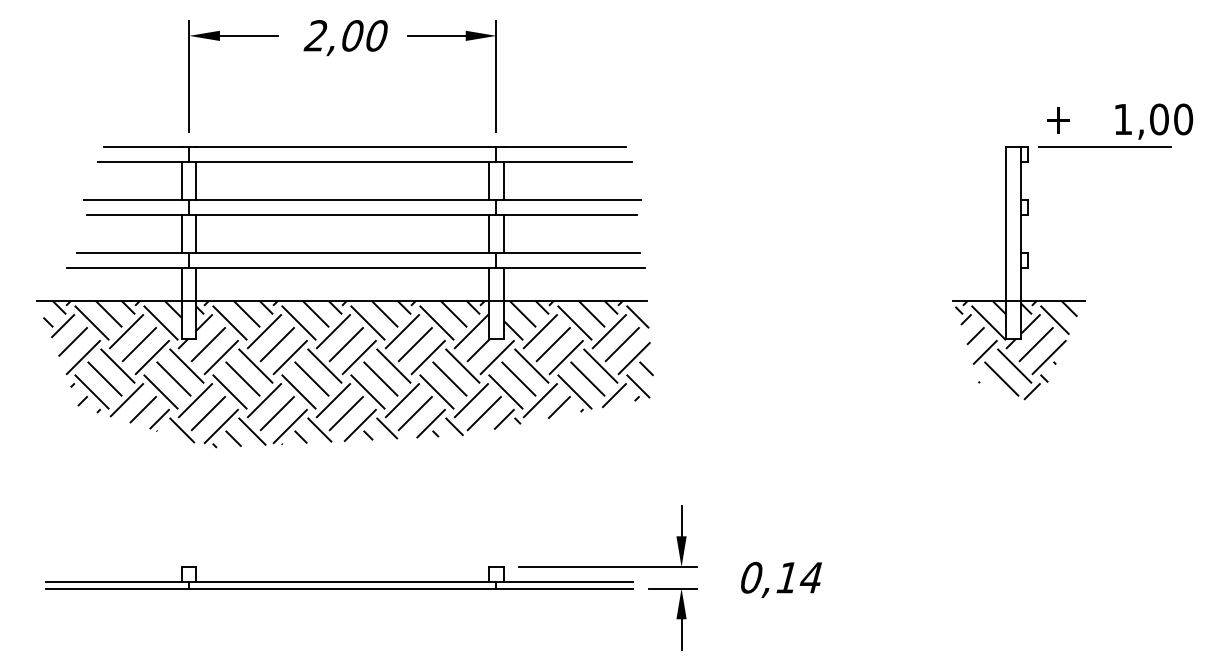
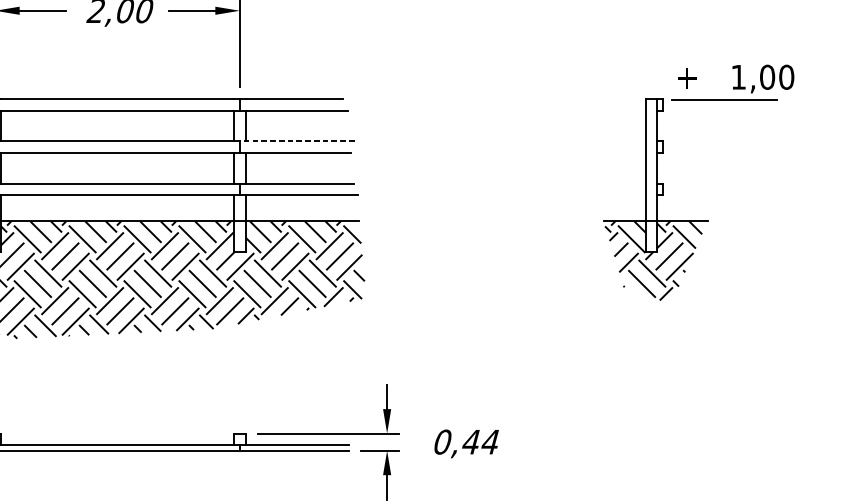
line: (568, 199) -> (297, 141), solid -> dashed
text: (786, 577) -> (470, 441), 0,14 -> 0,44

